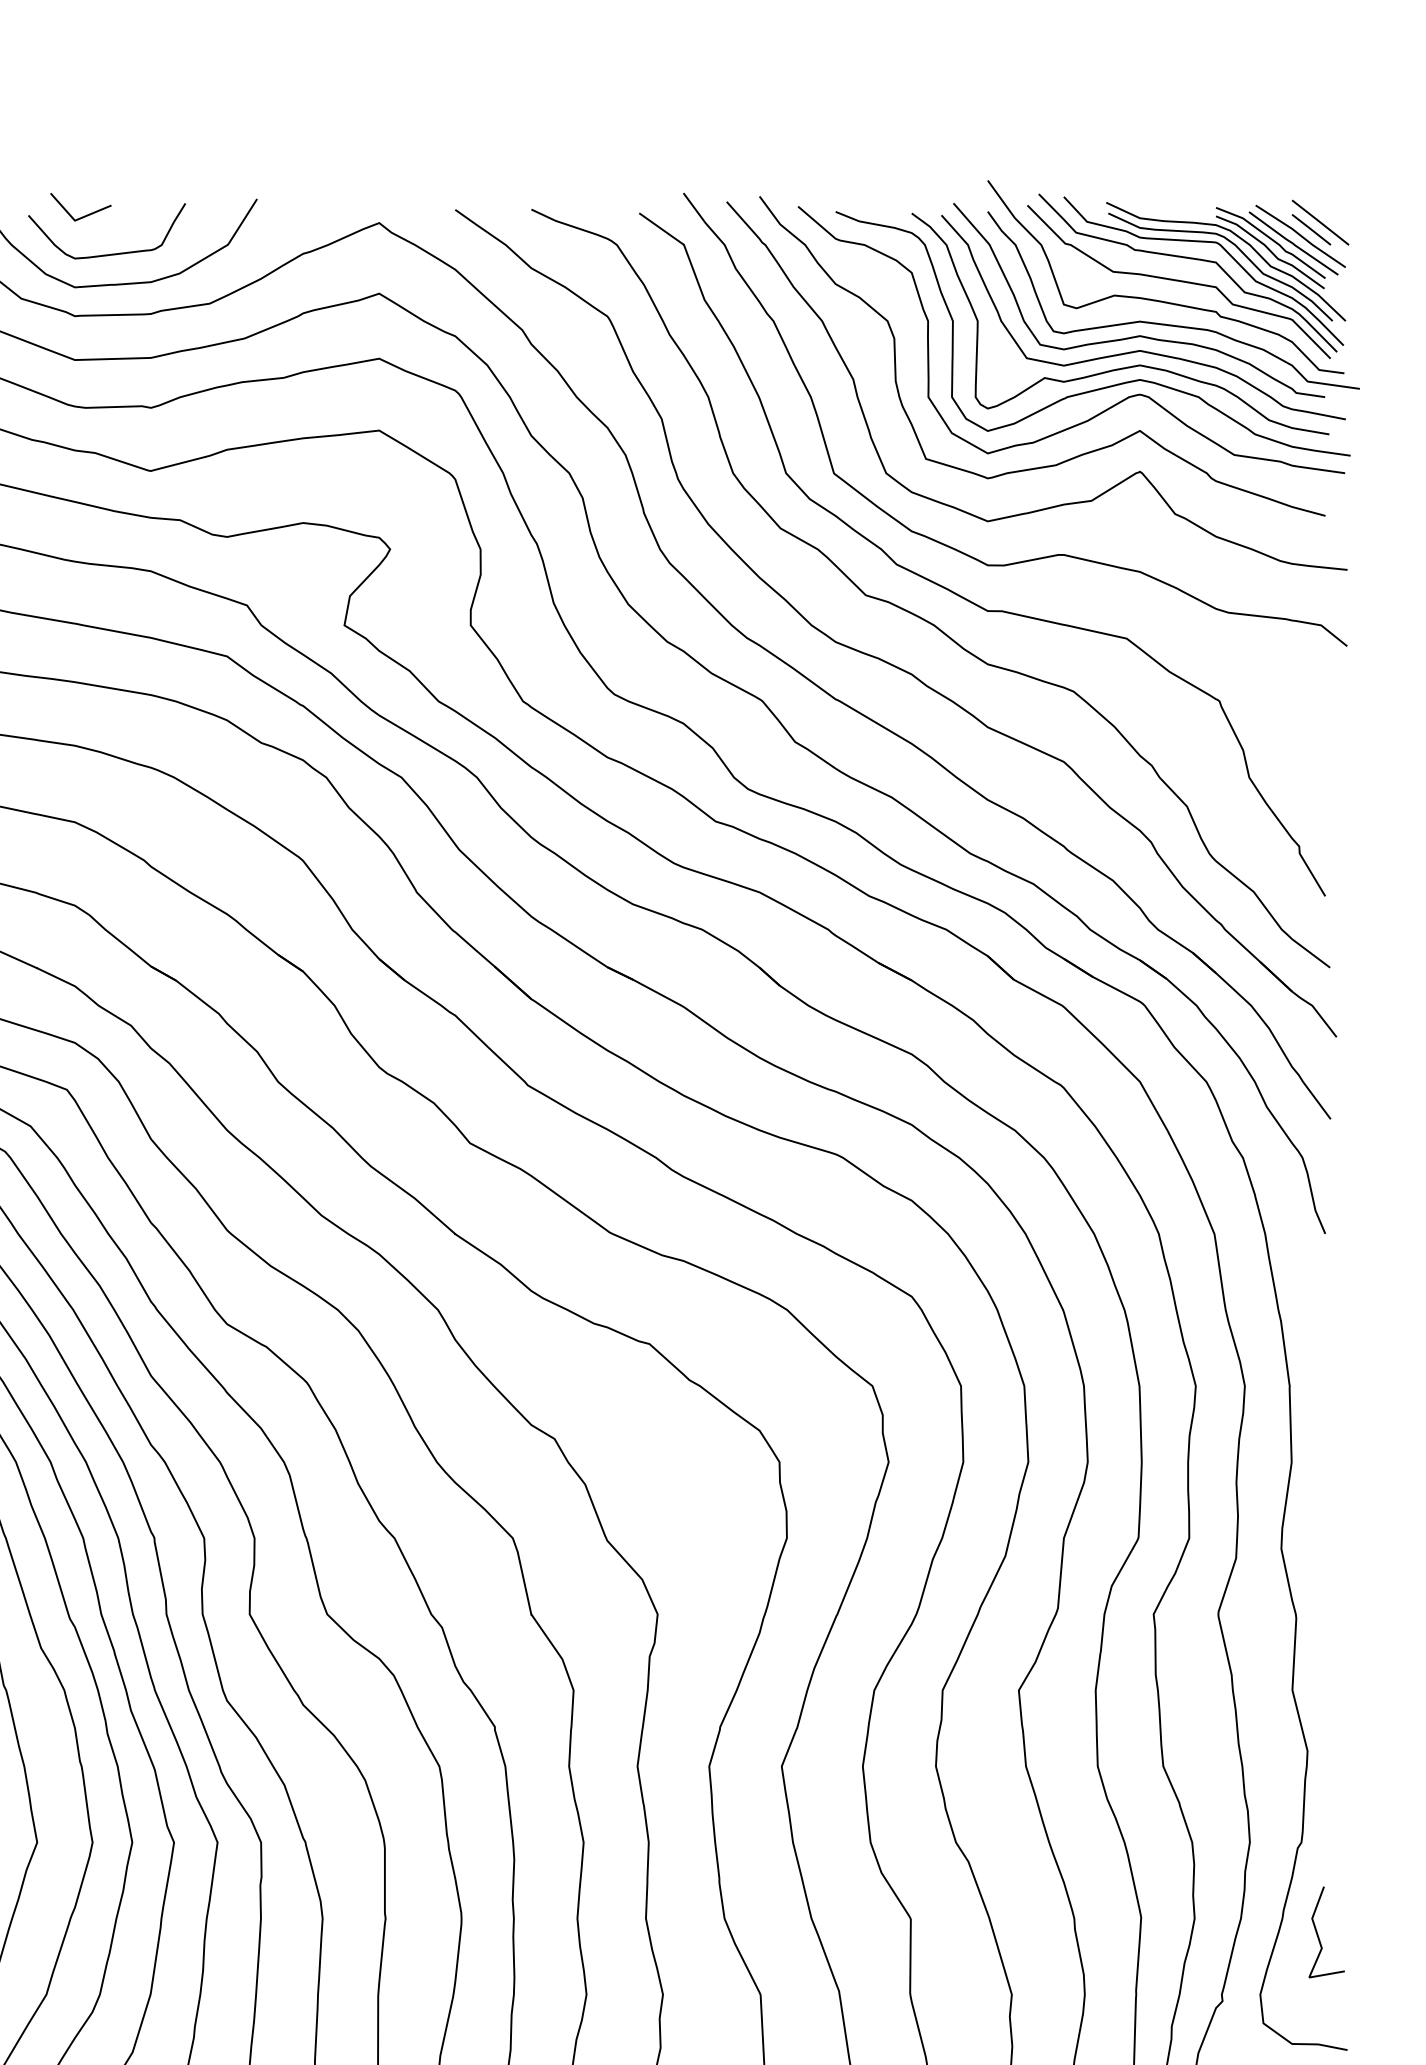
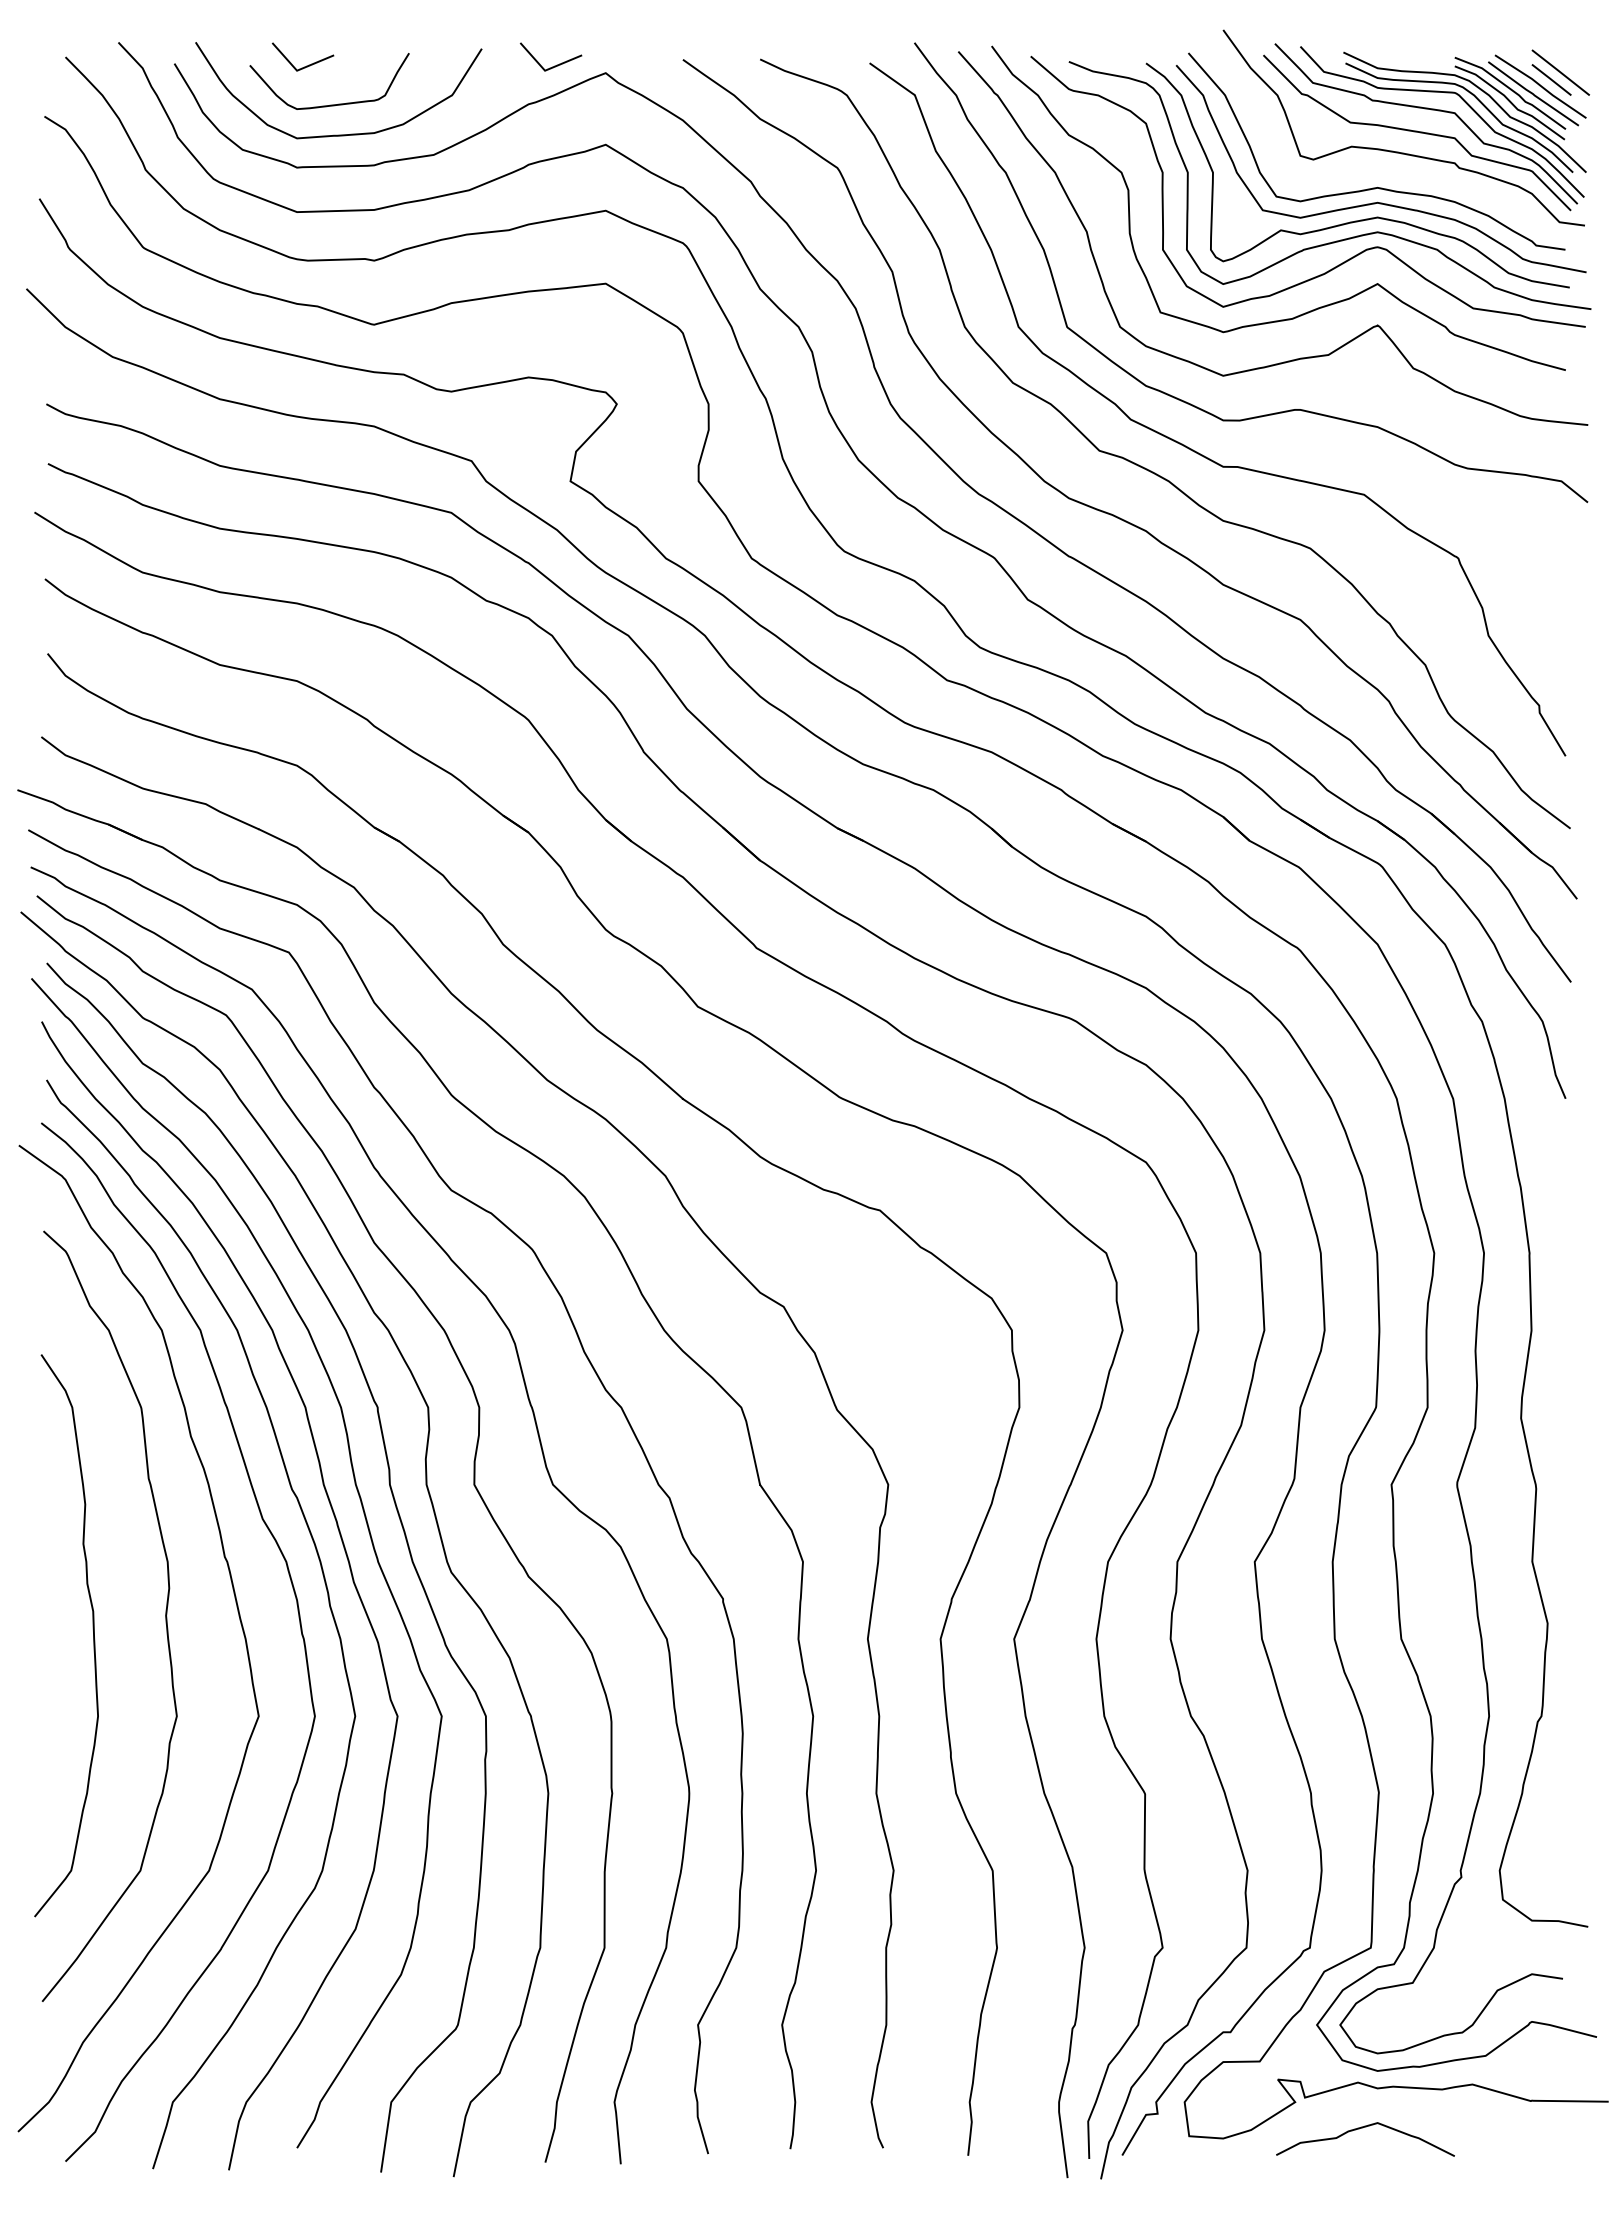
line: (328, 215) -> (554, 65), added
curve: (1168, 323) -> (1406, 175), removed
line: (1318, 1933) -> (1558, 1808), removed

